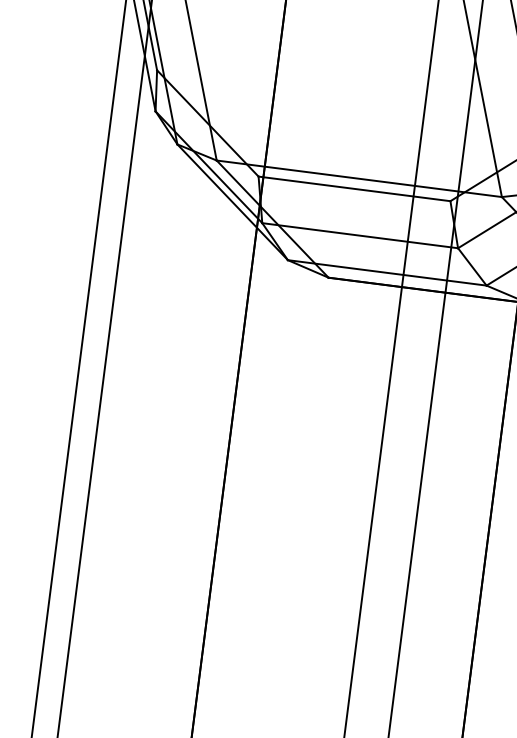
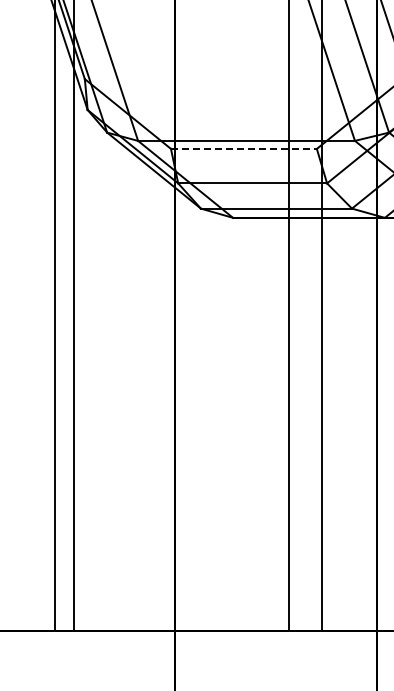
line: (354, 188) -> (243, 148), solid -> dashed

